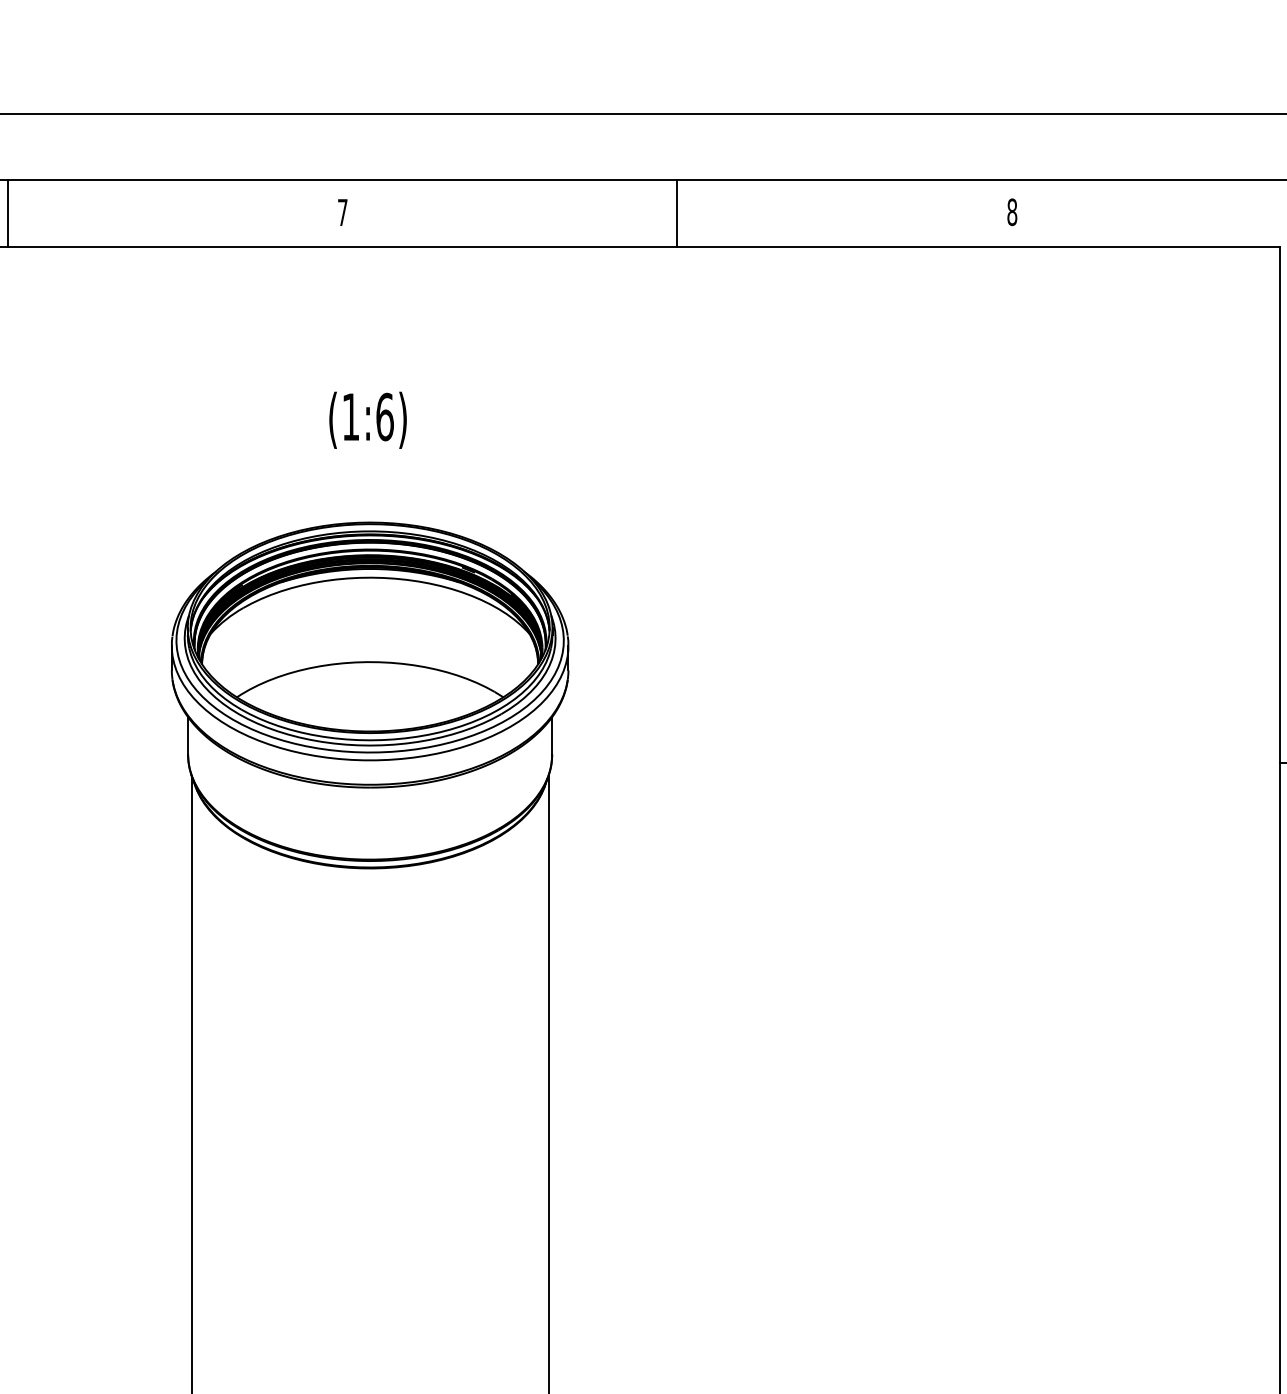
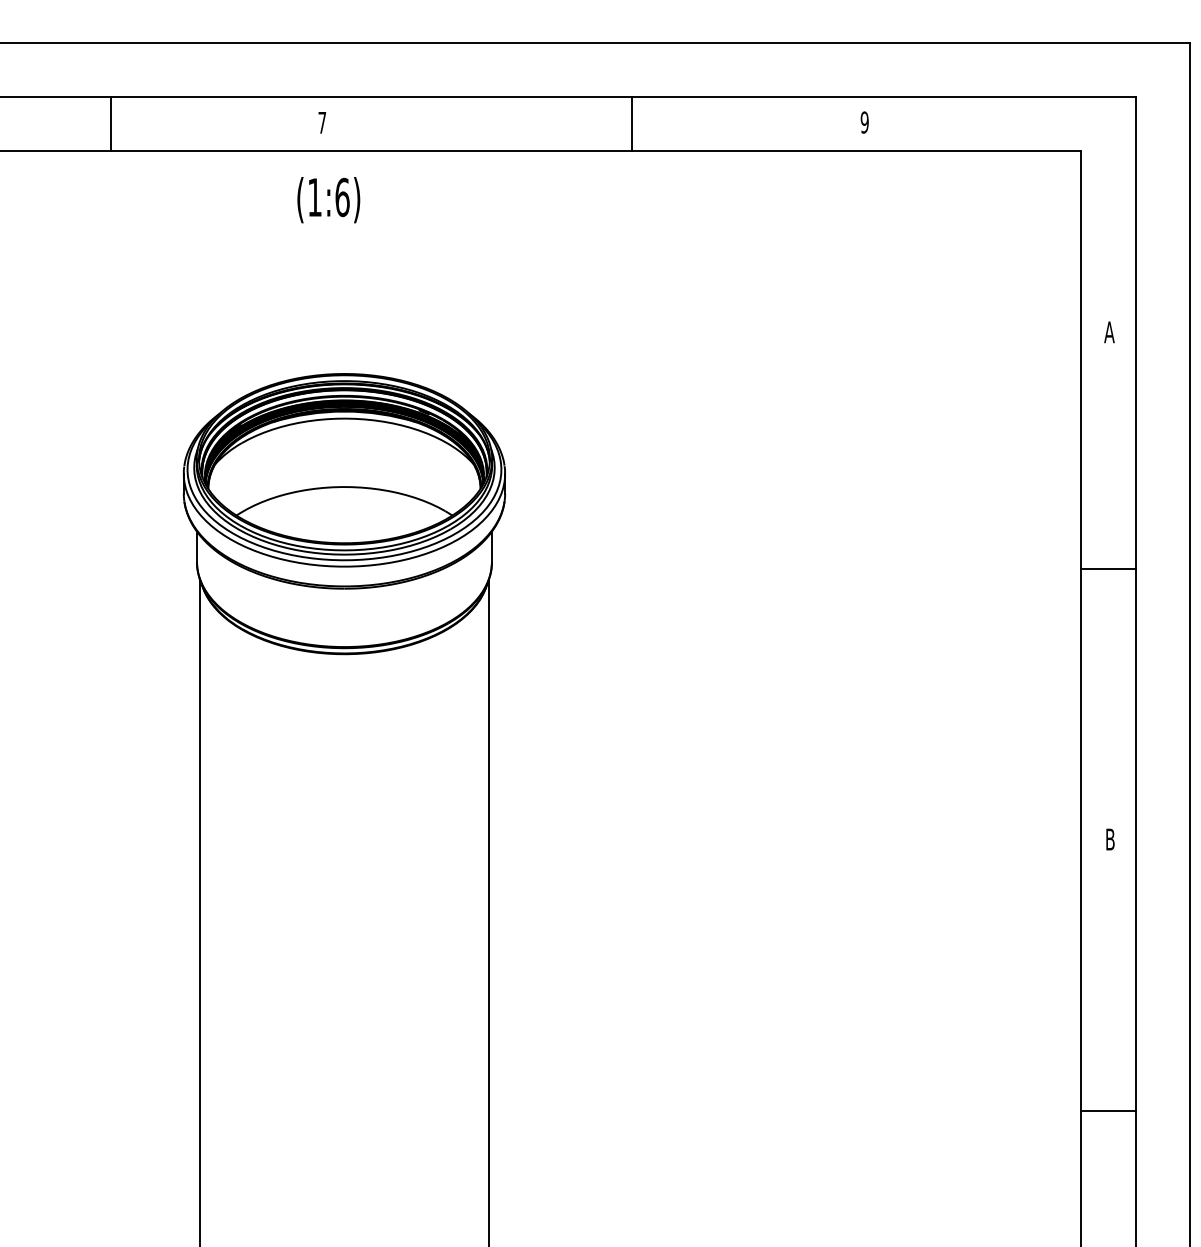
text: (1011, 212) -> (864, 122), 8 -> 9
line: (7, 213) -> (110, 123), moved
line: (677, 213) -> (632, 123), moved
text: (367, 420) -> (328, 200), moved

